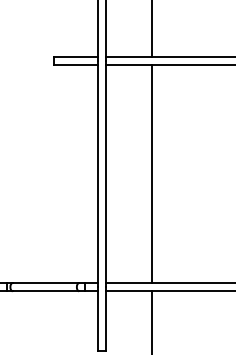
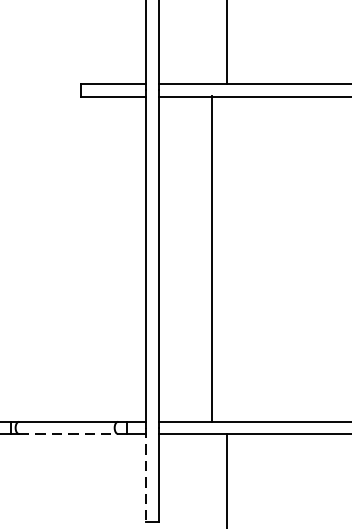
line: (152, 173) -> (212, 258), moved
line: (46, 291) -> (69, 434), solid -> dashed
line: (98, 318) -> (146, 474), solid -> dashed

